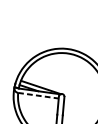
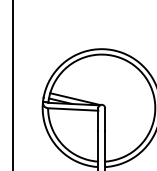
line: (38, 95) -> (73, 109), dashed -> solid

